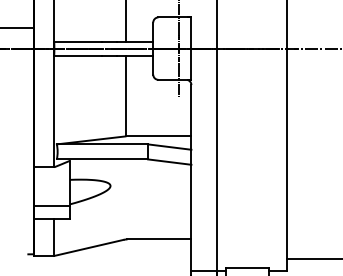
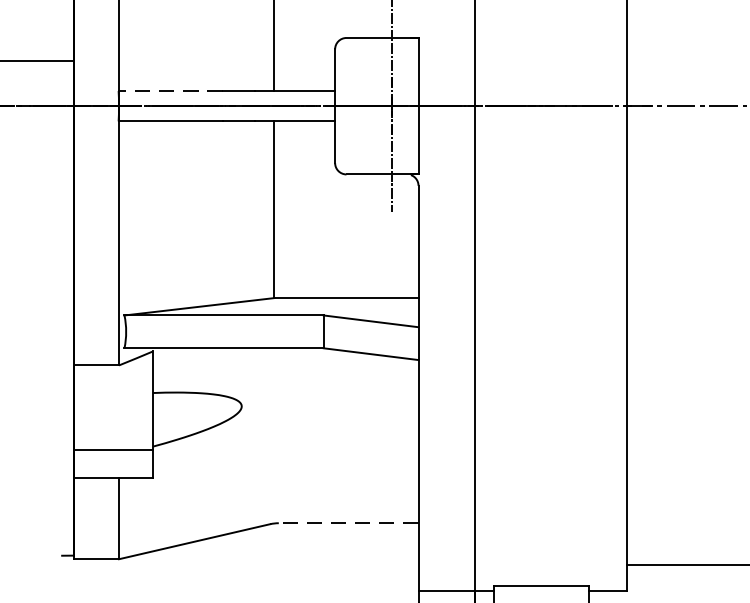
line: (78, 41) -> (171, 90), solid -> dashed
line: (159, 239) -> (348, 523), solid -> dashed

